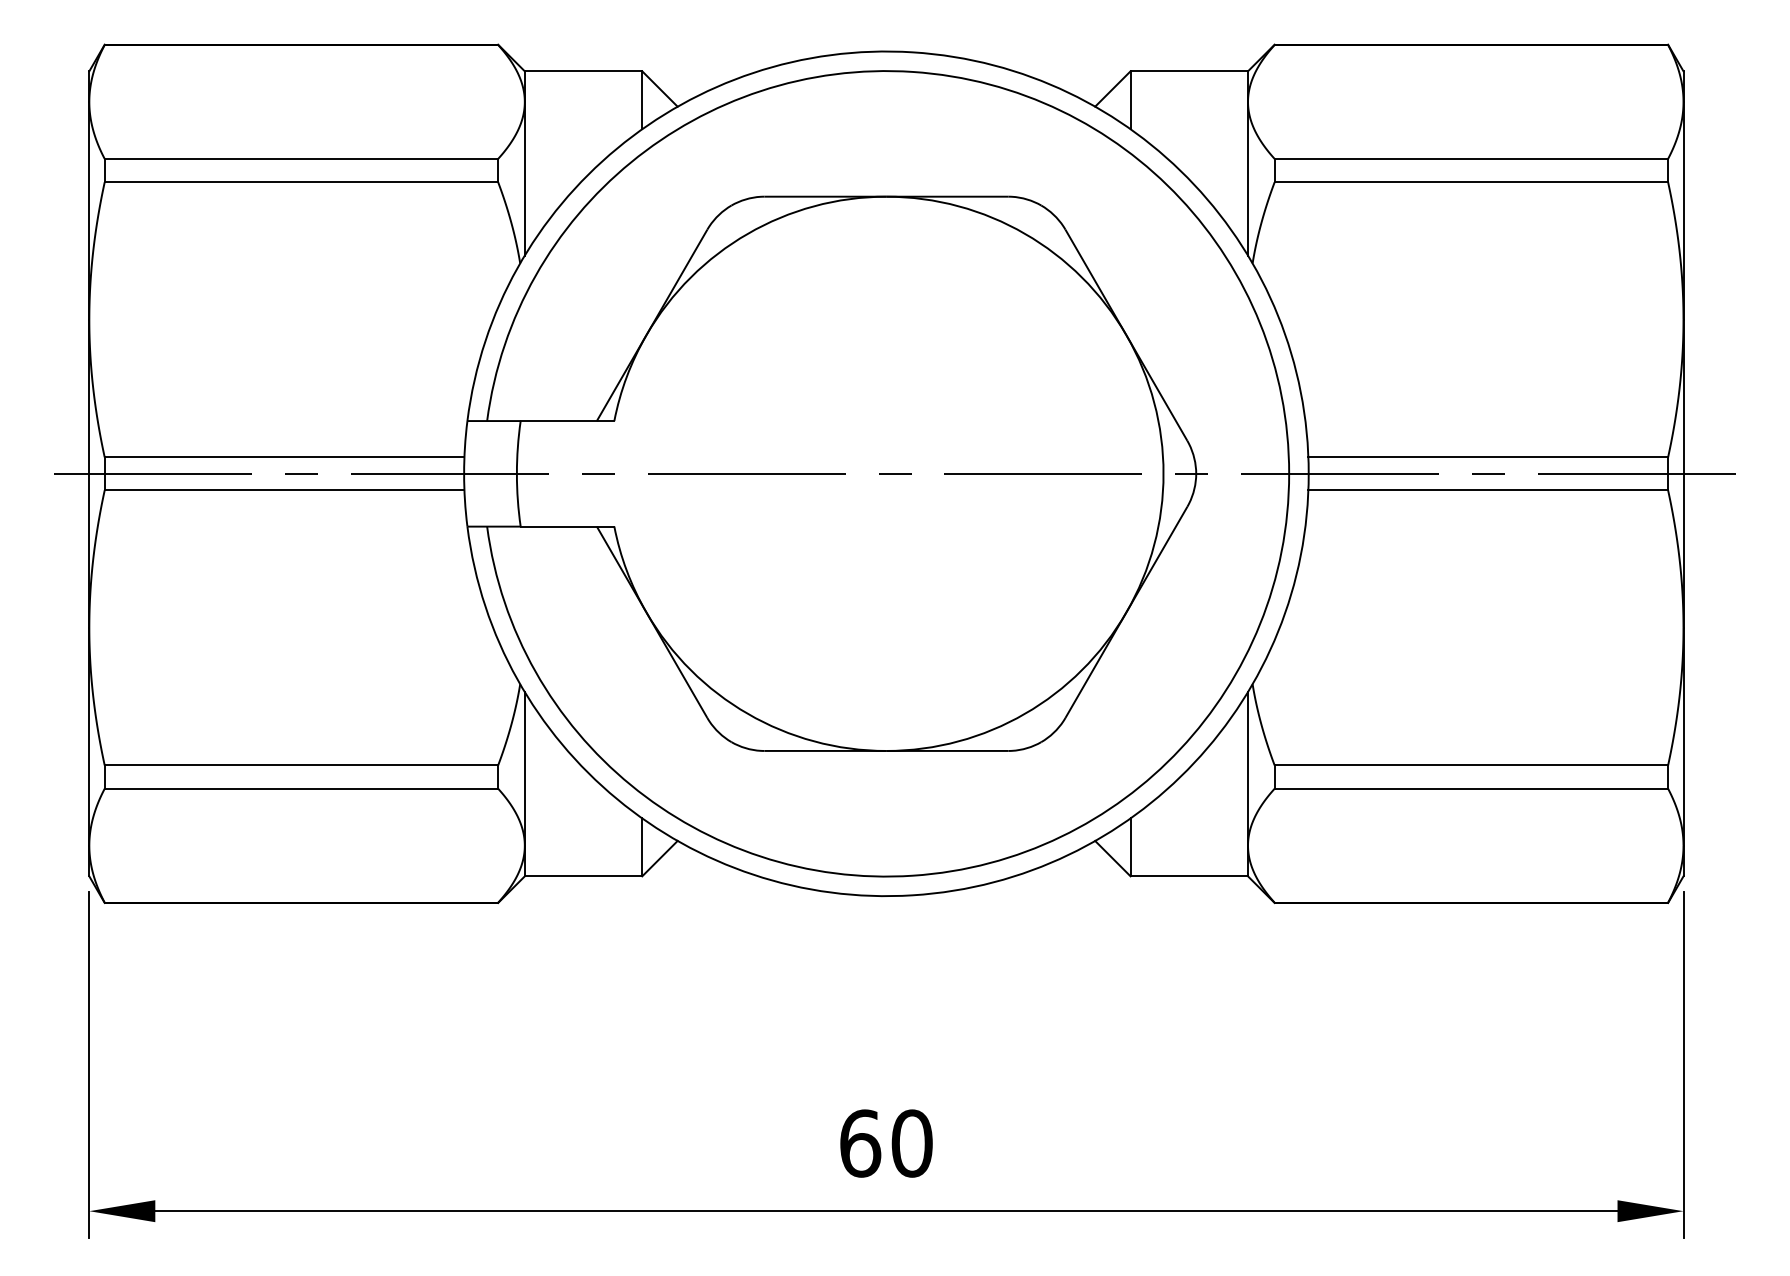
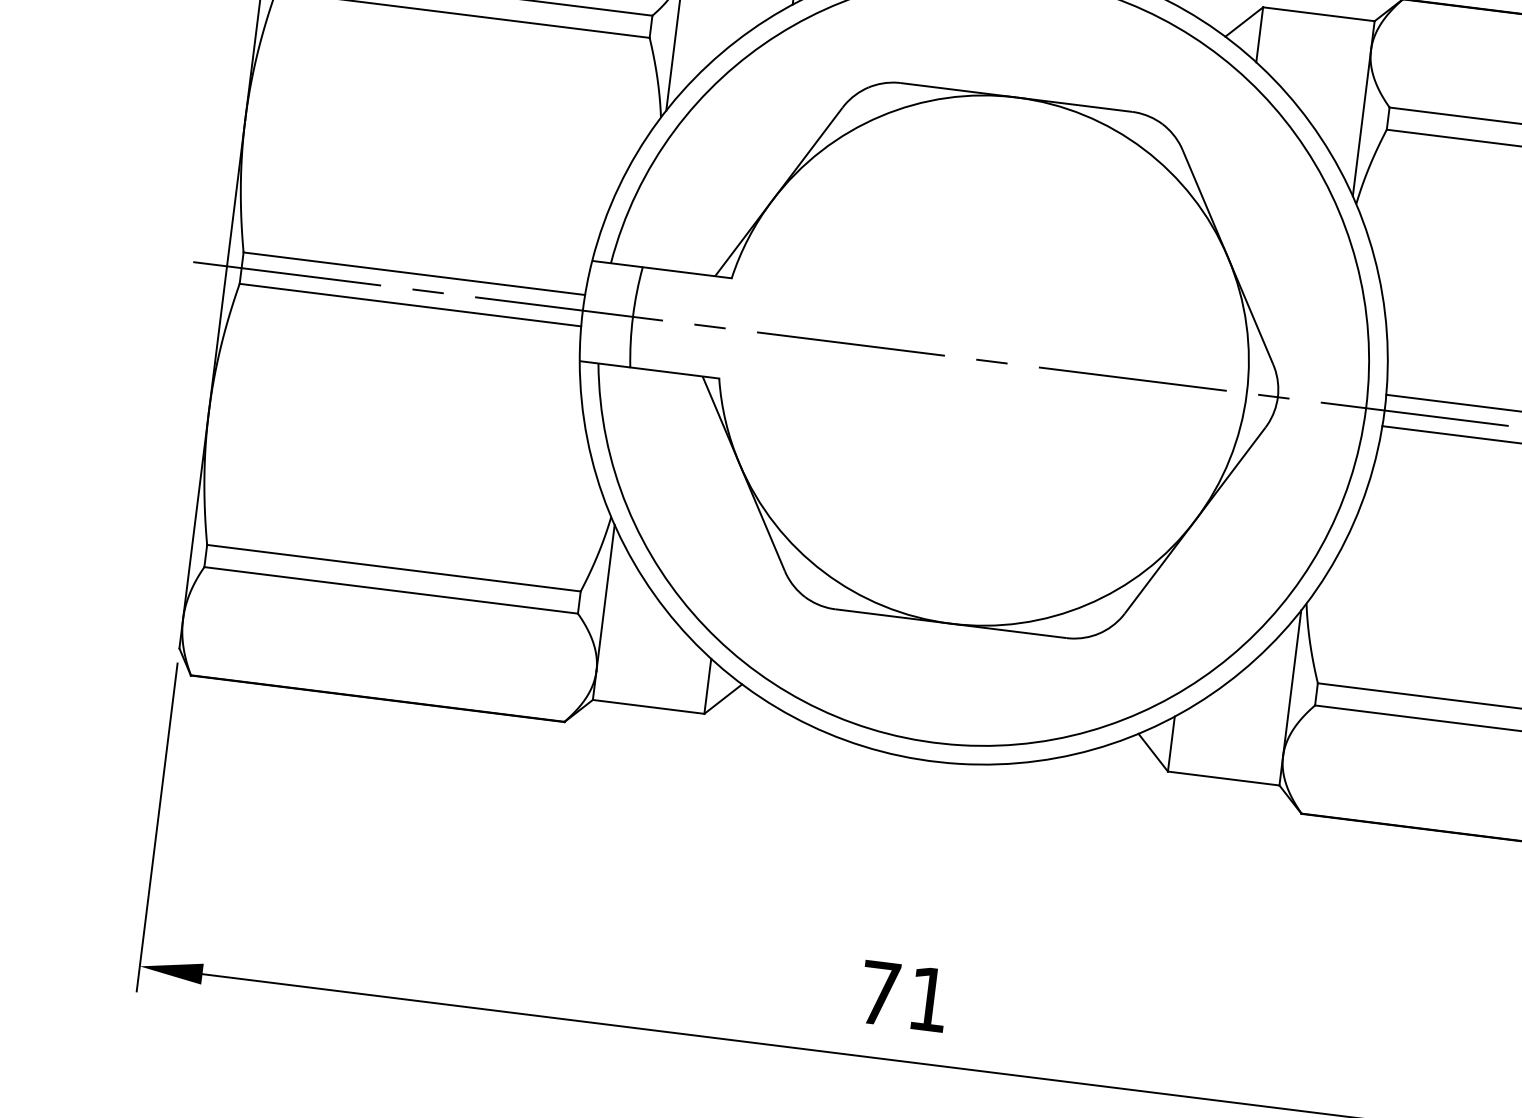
text: (886, 1143) -> (904, 996), 60 -> 71

